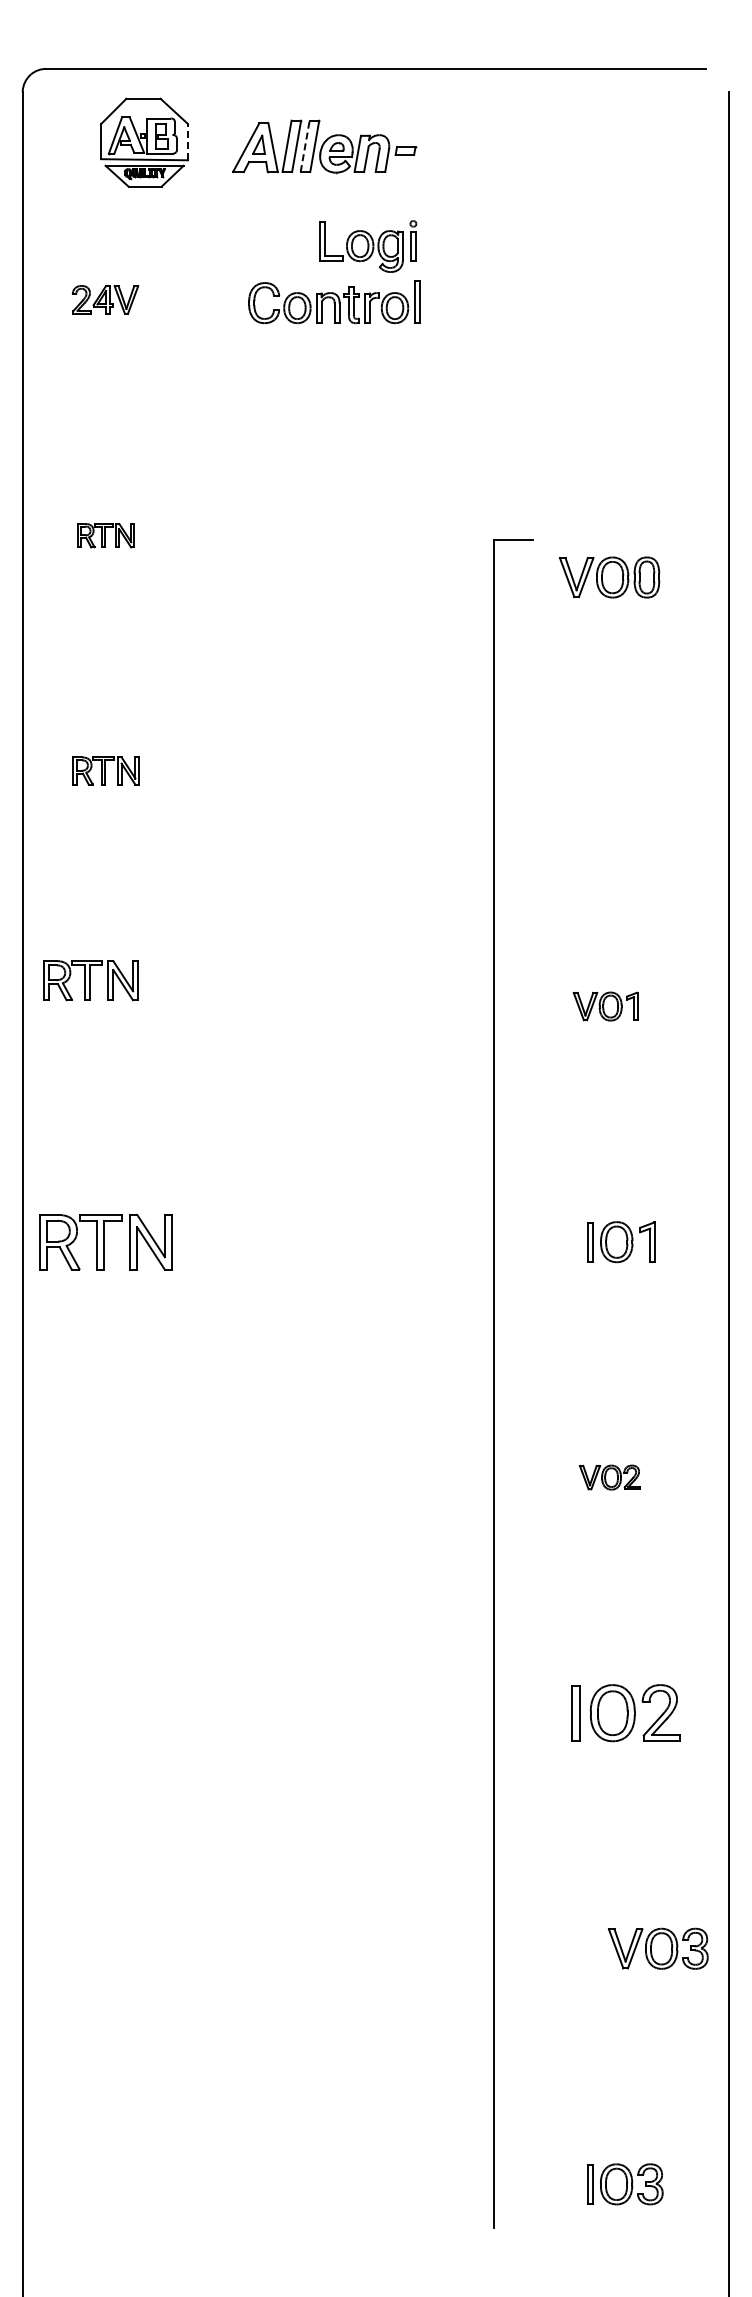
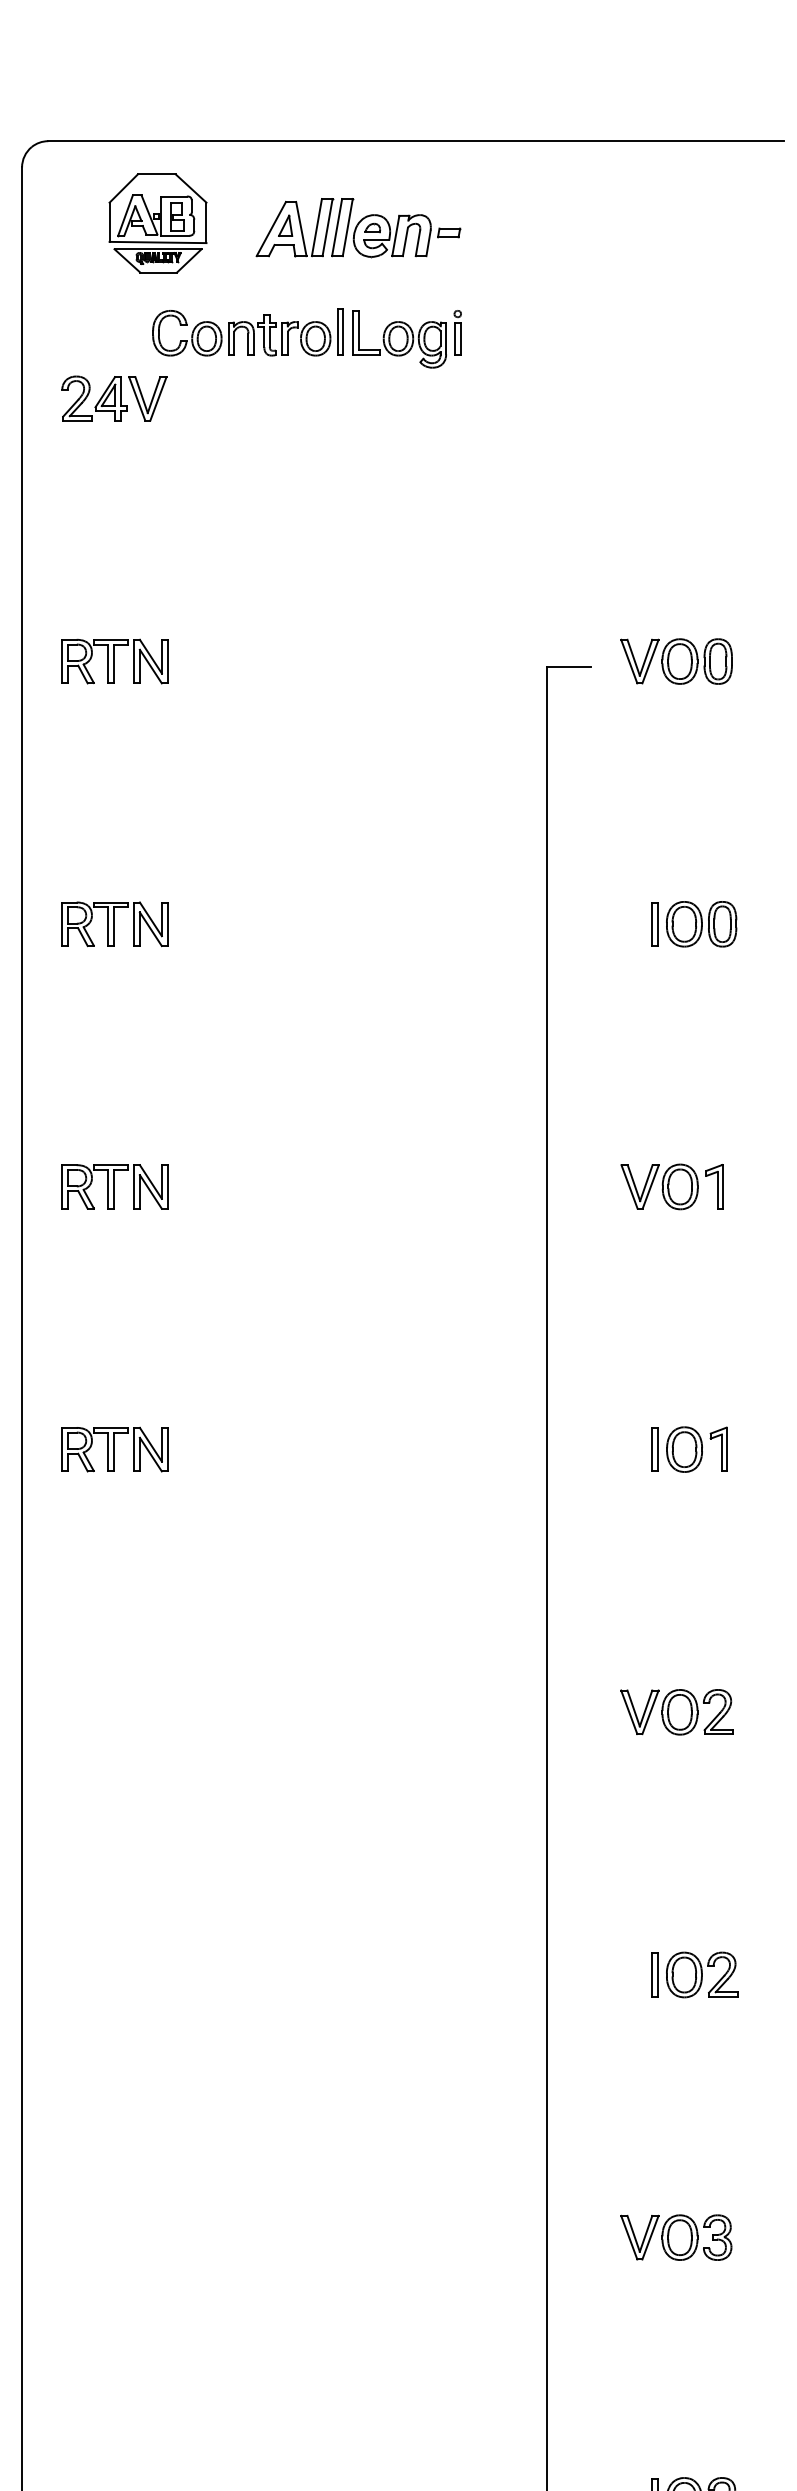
line: (188, 141) -> (206, 222), dashed -> solid
line: (305, 145) -> (337, 226), dashed -> solid
part: (105, 299) -> (114, 398), size x1.43
part: (334, 302) -> (248, 332), moved
part: (105, 535) -> (114, 661), size x1.67
part: (609, 577) -> (676, 661), moved
part: (105, 770) -> (114, 923), size x1.43
part: (625, 770) -> (694, 923), added
part: (90, 980) -> (114, 1186), moved
part: (605, 1006) -> (672, 1186), size x1.43
part: (105, 1241) -> (114, 1448), size x0.71
part: (609, 1477) -> (676, 1712), size x1.67
part: (625, 1713) -> (694, 1975), size x0.71
part: (658, 1948) -> (676, 2237), moved

